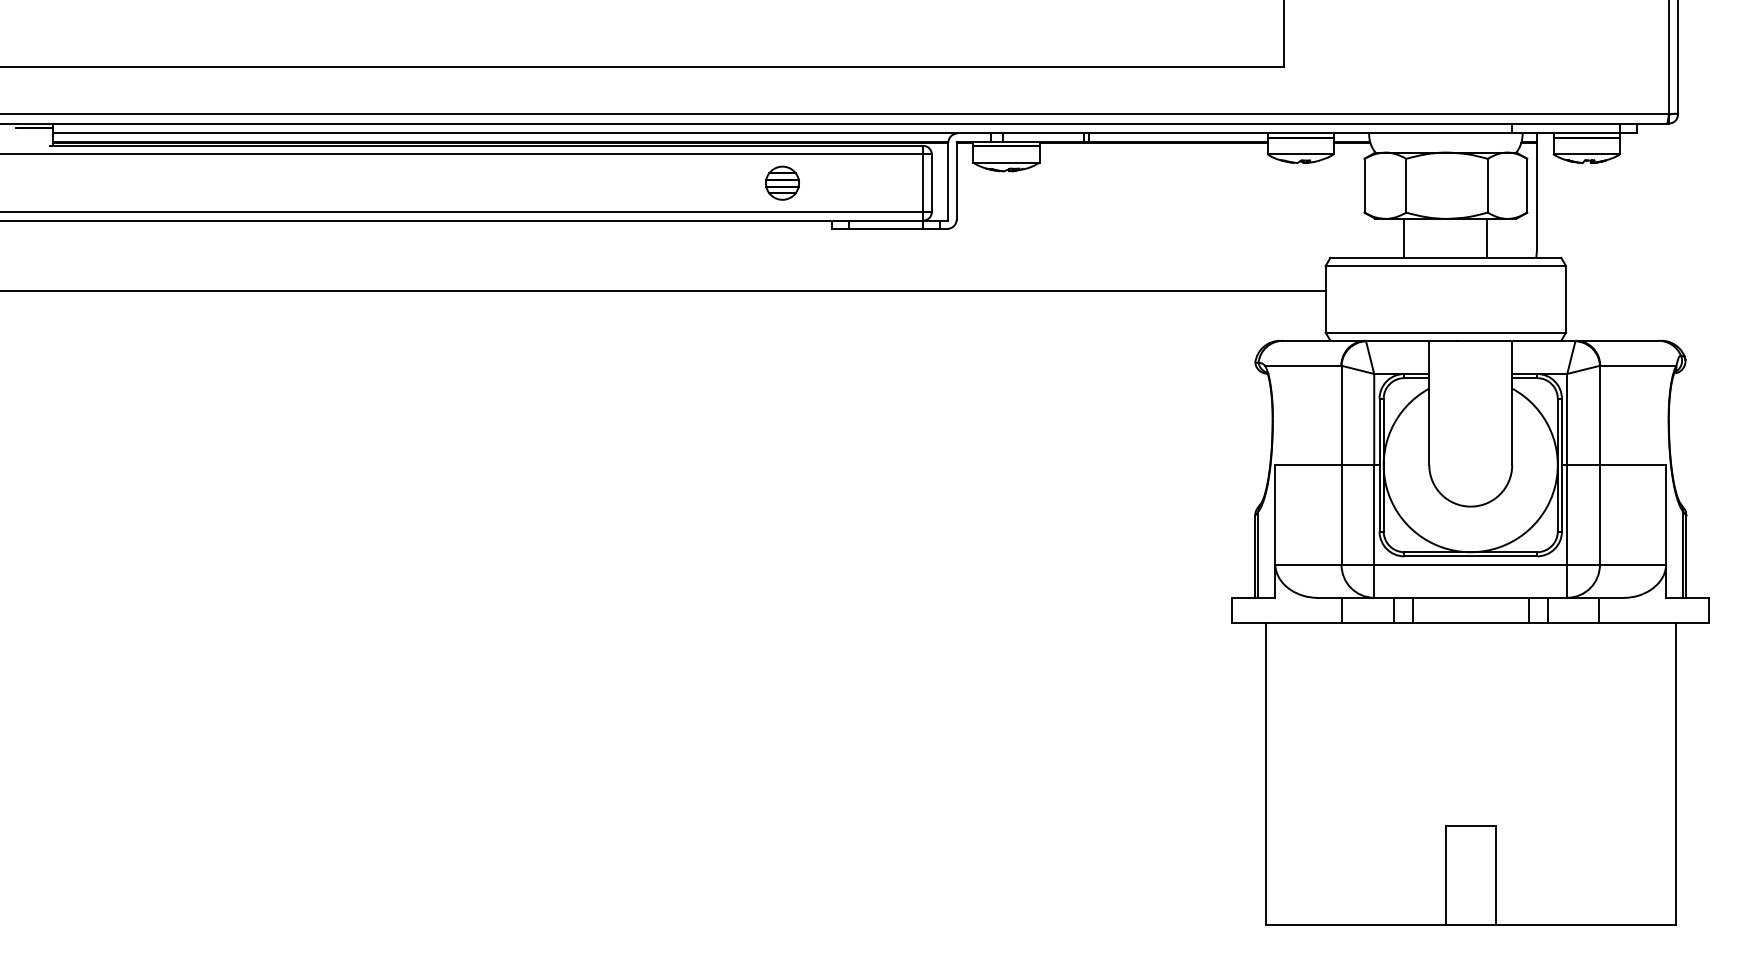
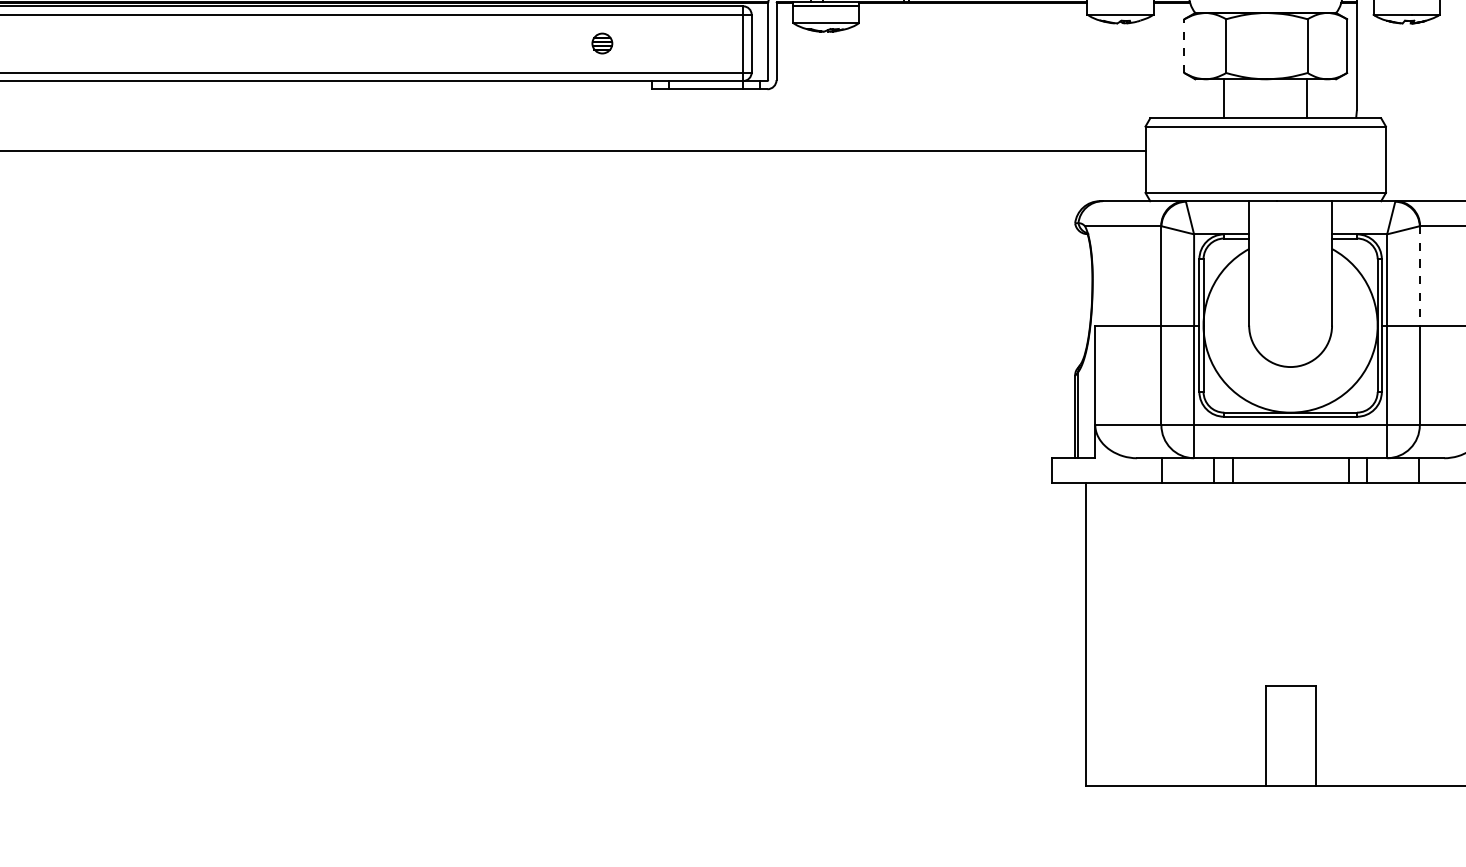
part: (782, 182) -> (602, 42), size x0.6
line: (1364, 185) -> (1184, 45), solid -> dashed
line: (1599, 415) -> (1419, 275), solid -> dashed

